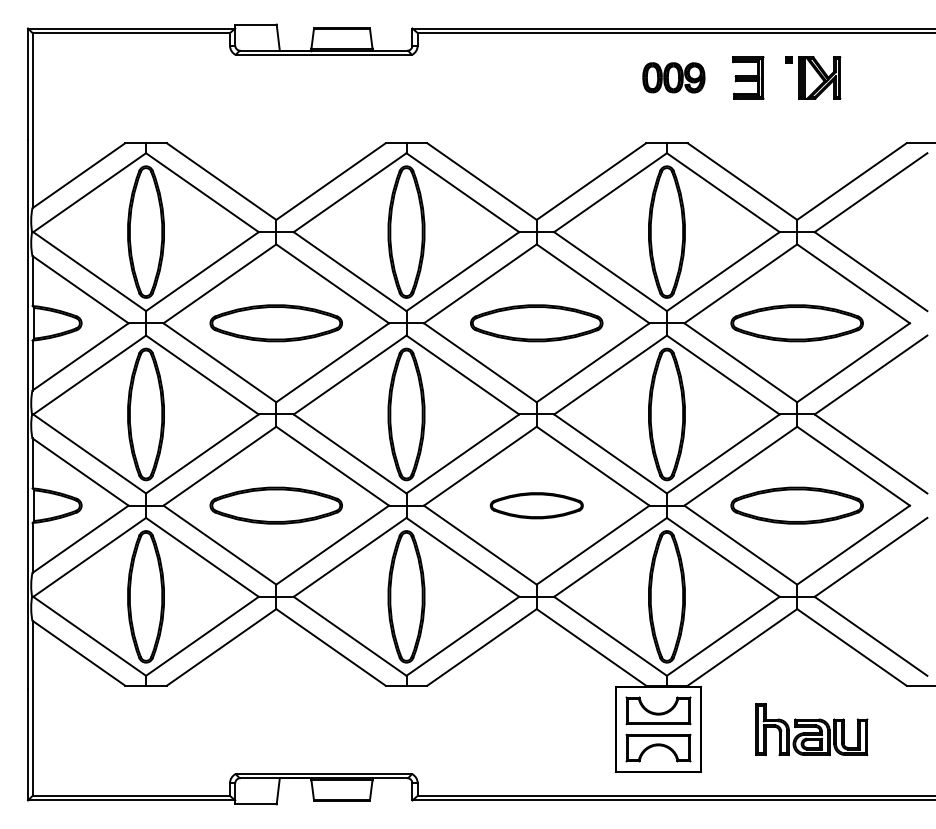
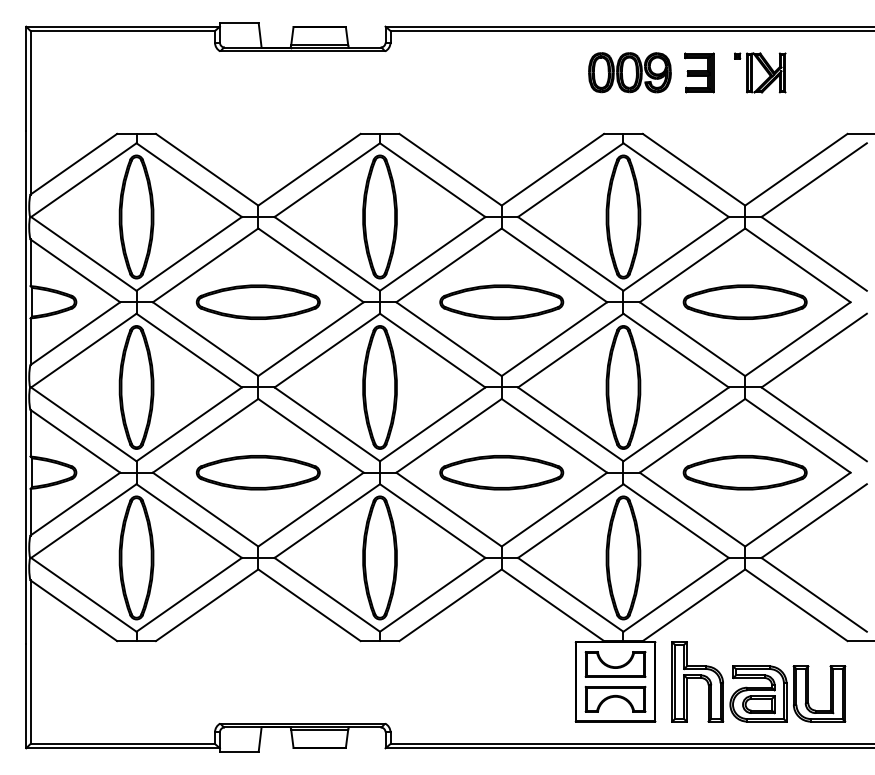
part: (673, 77) -> (629, 72), size x1.43
part: (536, 505) -> (501, 472), size x1.43
part: (811, 729) -> (758, 681), size x1.67

